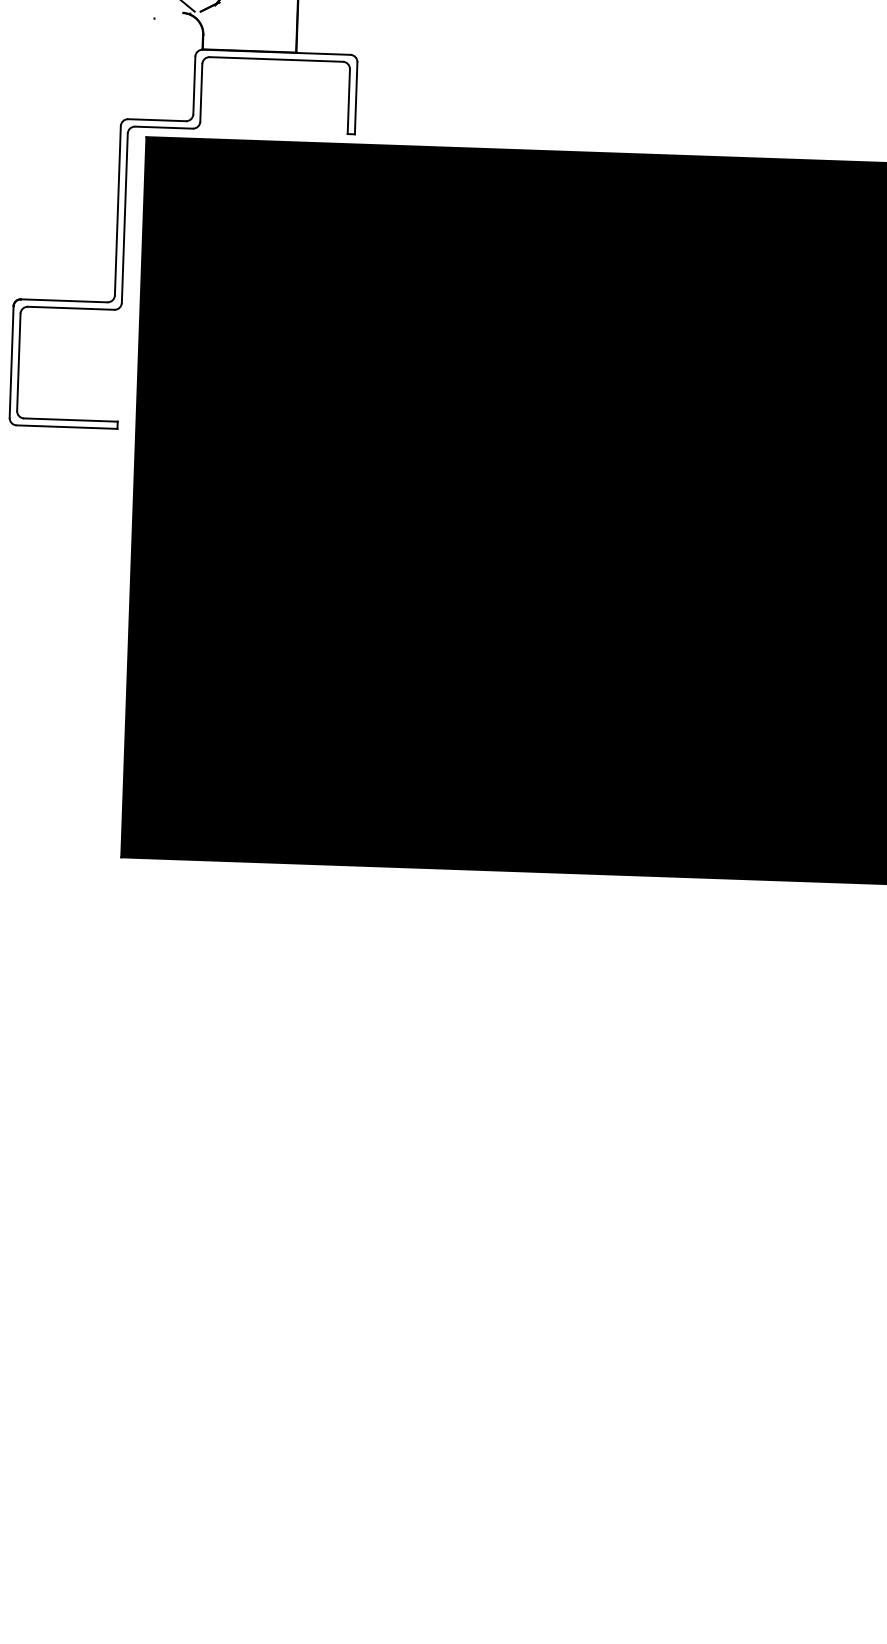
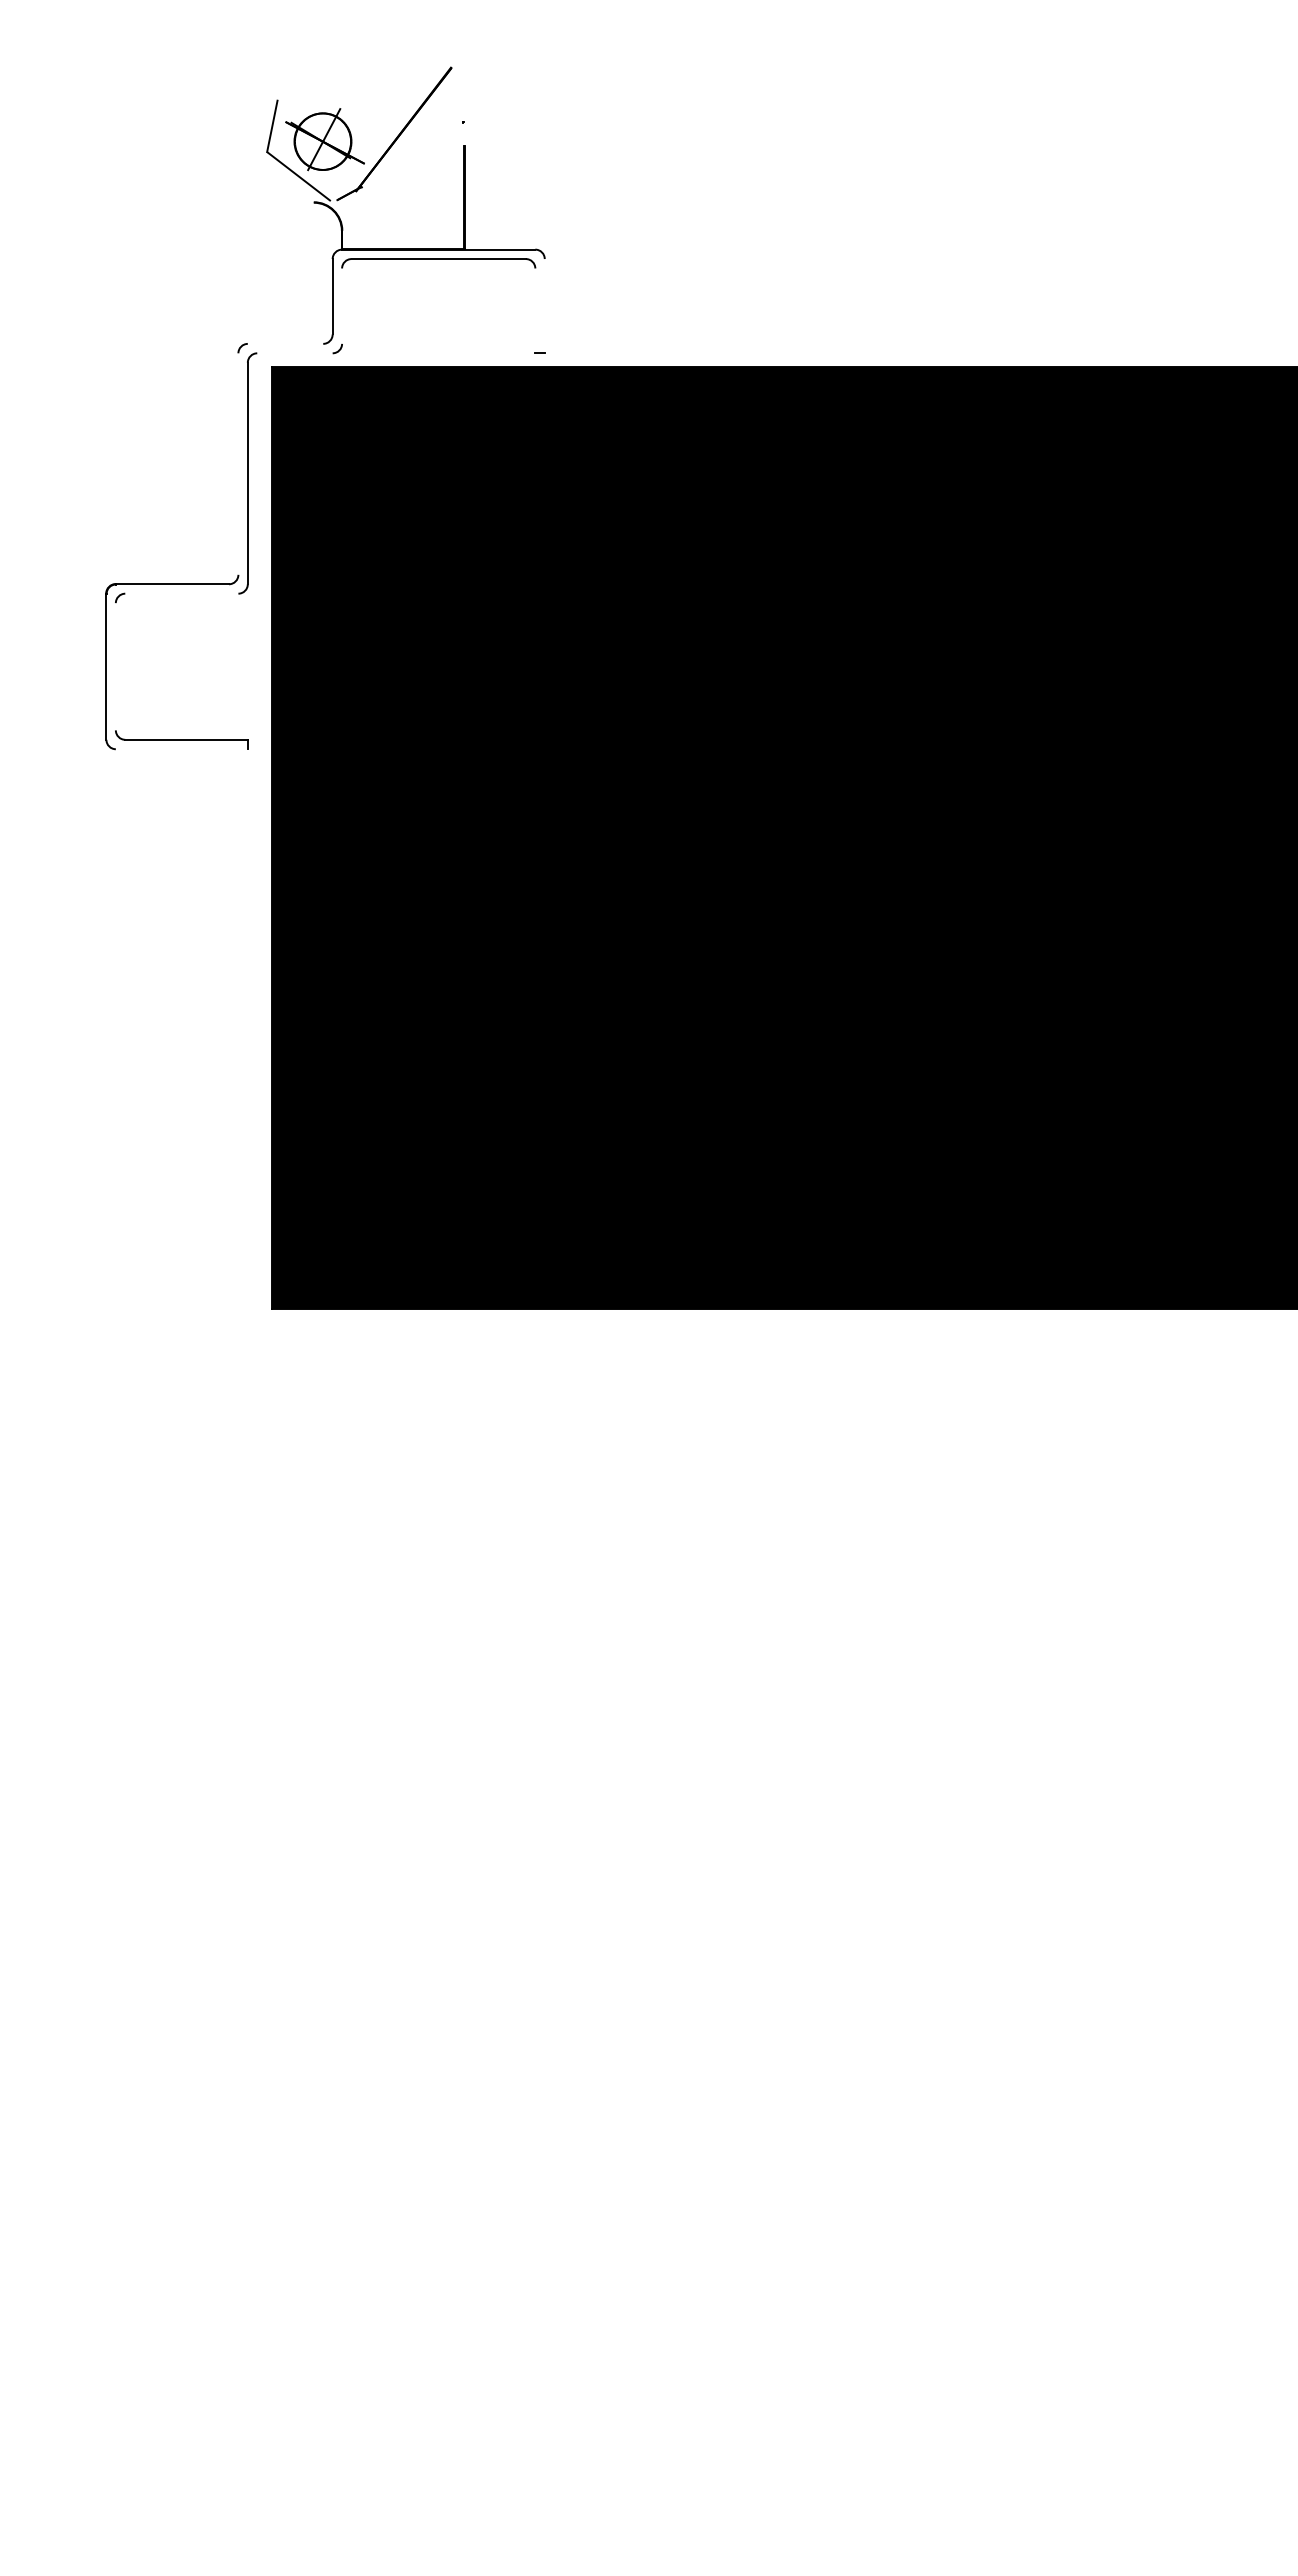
line: (201, 92) -> (342, 305), removed
line: (355, 98) -> (544, 306), removed
line: (348, 101) -> (535, 310), removed
line: (157, 119) -> (285, 343), removed
line: (163, 127) -> (294, 353), removed
line: (117, 210) -> (238, 463), removed
line: (70, 308) -> (181, 593), removed
line: (18, 362) -> (115, 666), removed
line: (66, 427) -> (181, 749), removed

